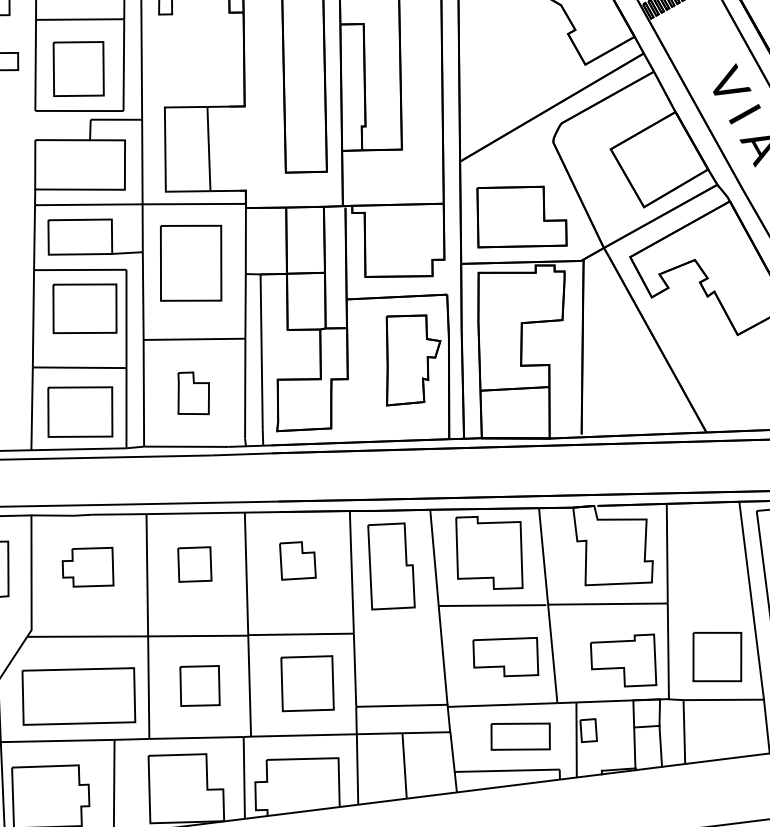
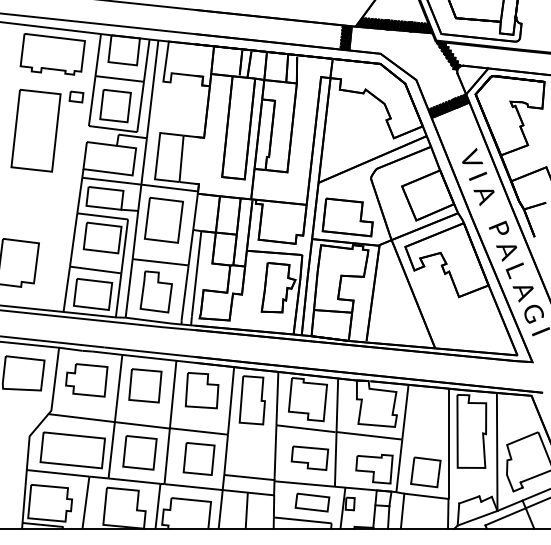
part: (191, 392) -> (155, 291), size x1.67
part: (296, 560) -> (201, 390), size x1.67
part: (194, 563) -> (145, 385), size x1.67
part: (87, 568) -> (86, 380), size x1.43
part: (199, 685) -> (139, 452), size x1.43

